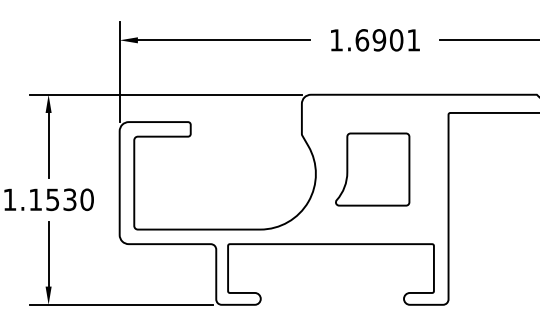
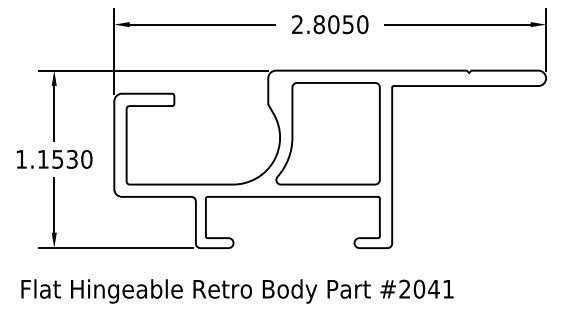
text: (375, 40) -> (330, 24), 1.6901 -> 2.8050
part: (371, 169) -> (327, 133), size x1.67

